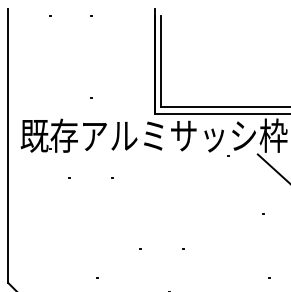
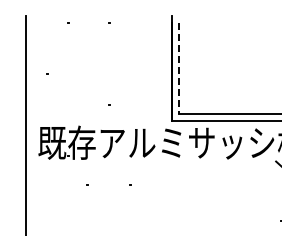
line: (161, 61) -> (179, 68), solid -> dashed

